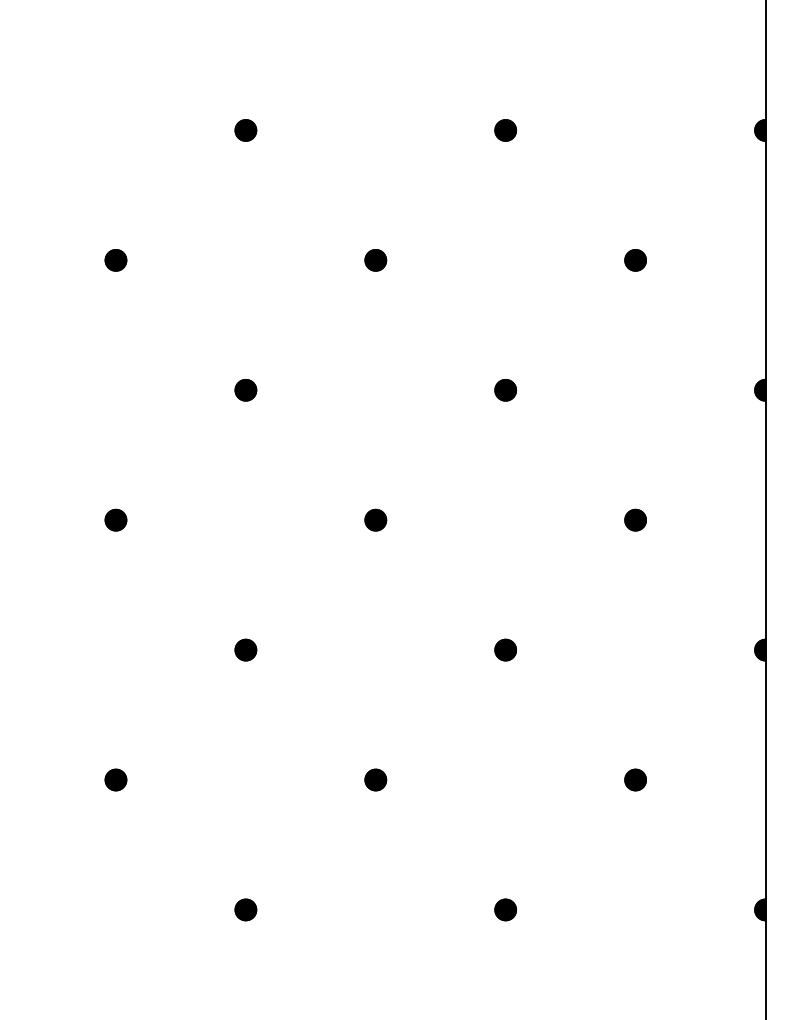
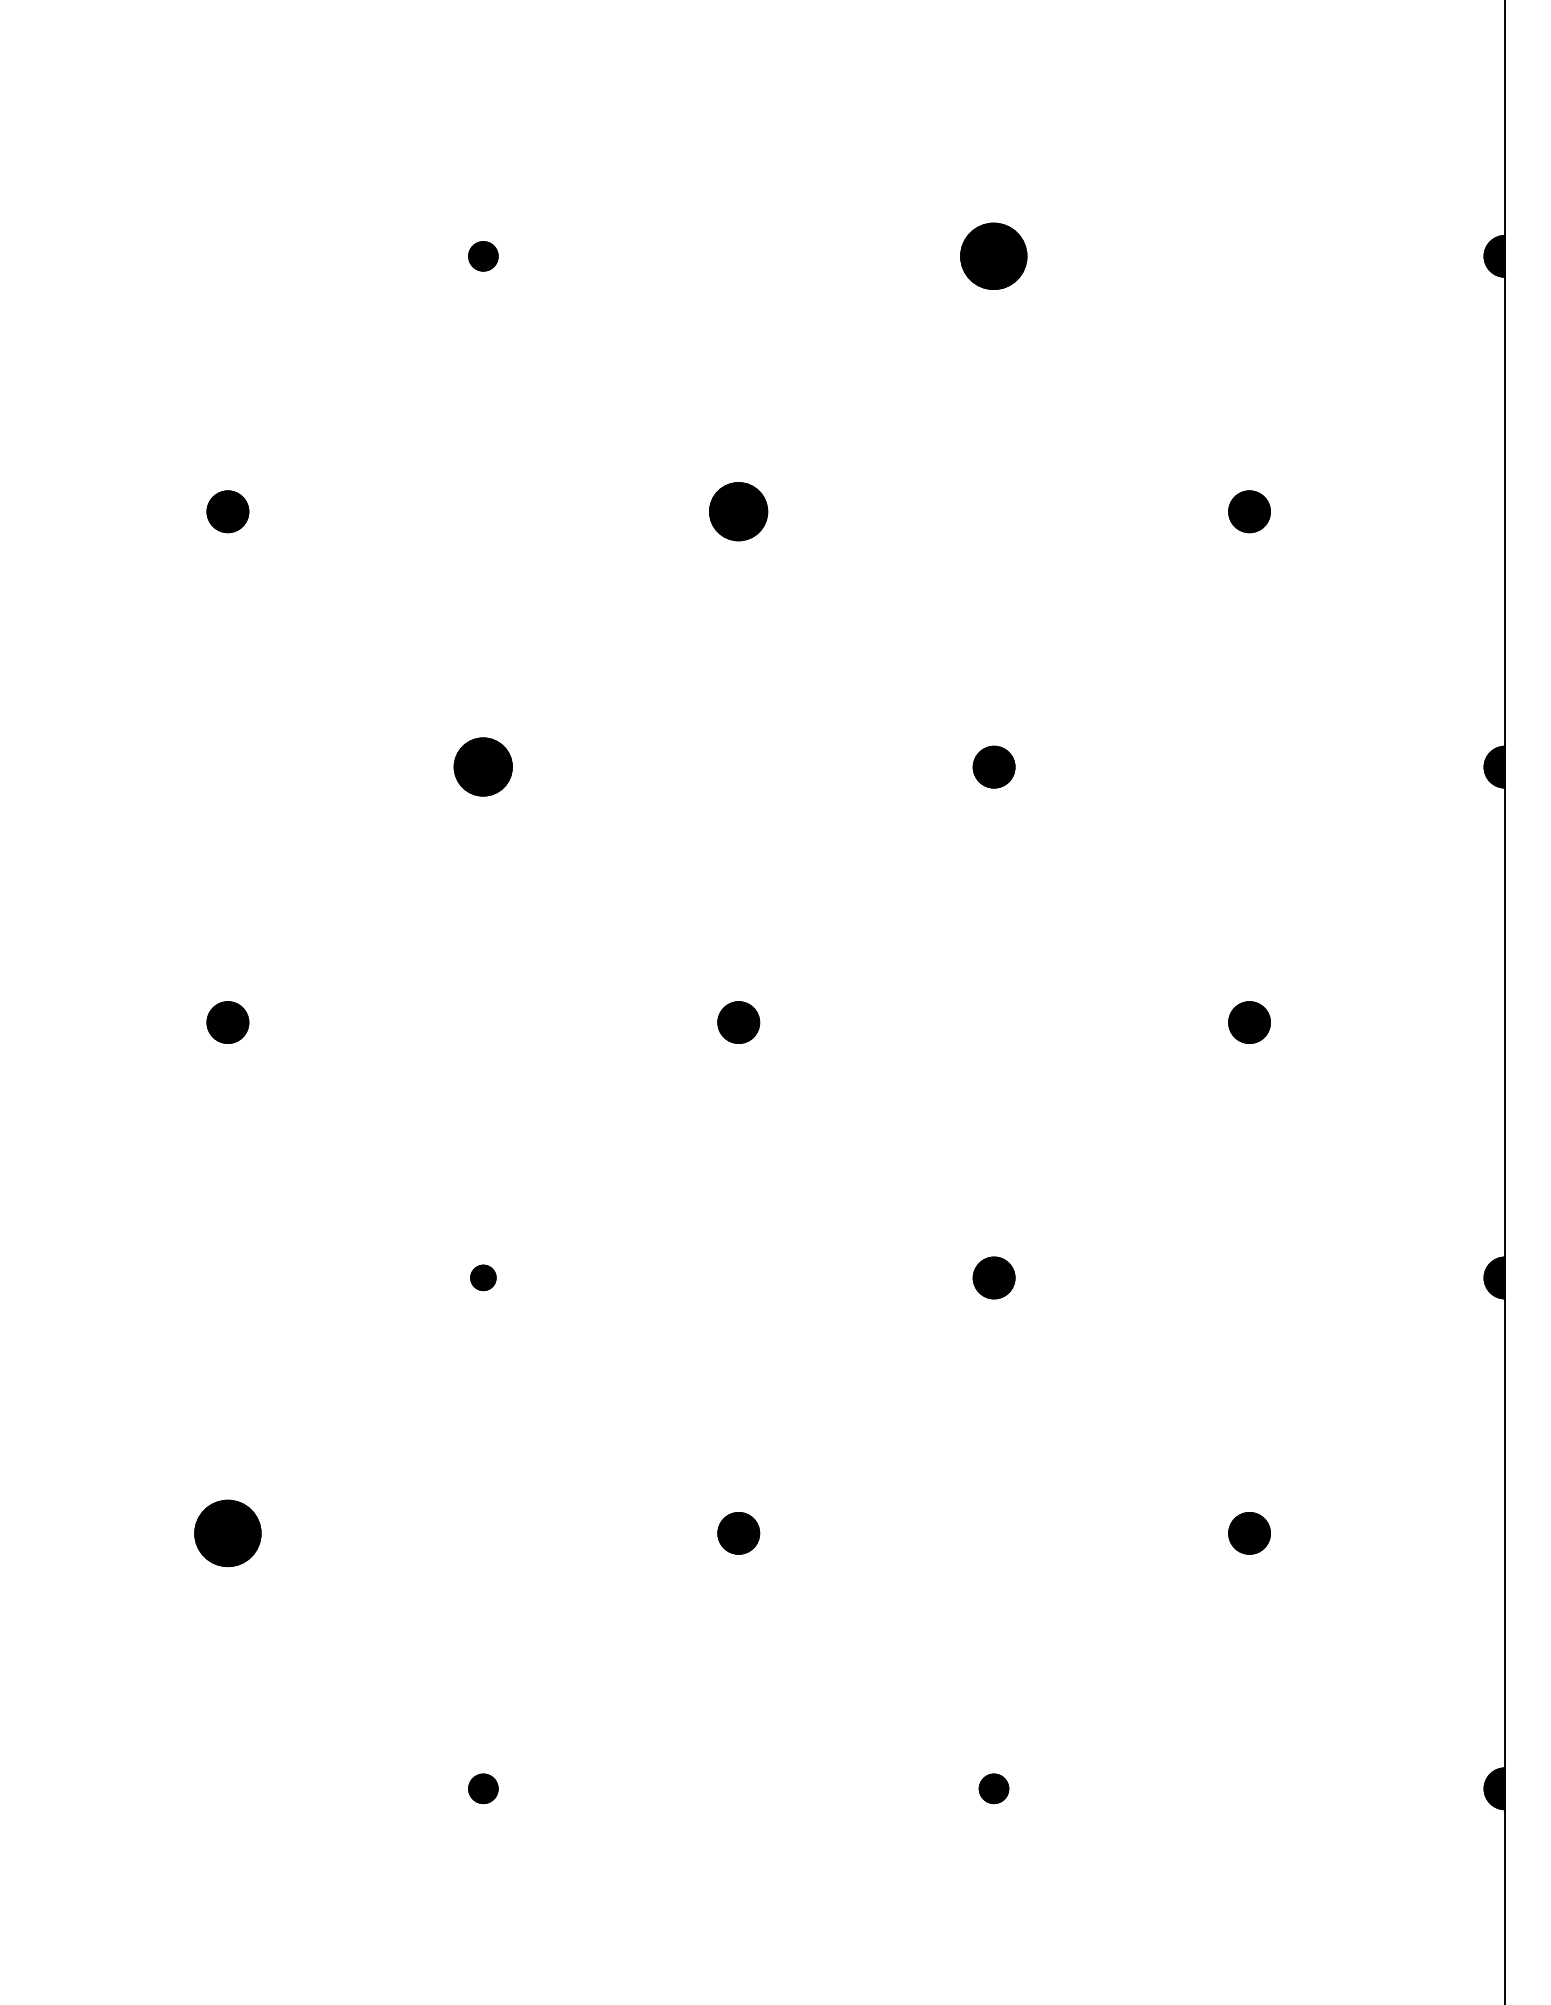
part: (245, 130) -> (482, 256), size x0.7
part: (505, 130) -> (993, 256), size x1.6
part: (375, 260) -> (738, 511), size x1.4
part: (245, 390) -> (482, 767), size x1.4
part: (245, 649) -> (482, 1276), size x0.6
part: (115, 779) -> (226, 1532), size x1.6
part: (245, 909) -> (482, 1787), size x0.7
part: (505, 909) -> (993, 1787), size x0.7

